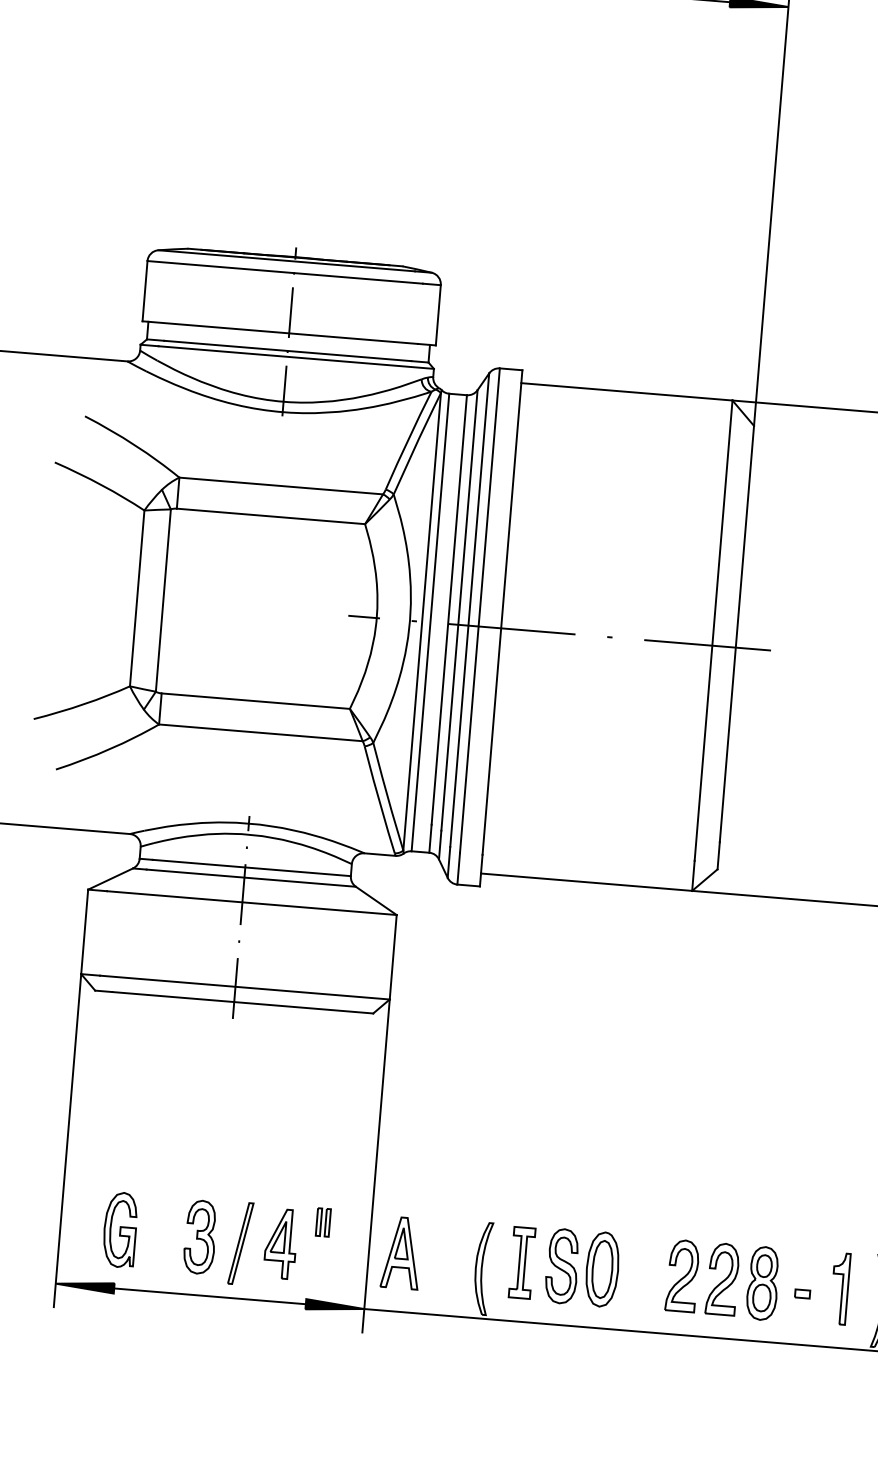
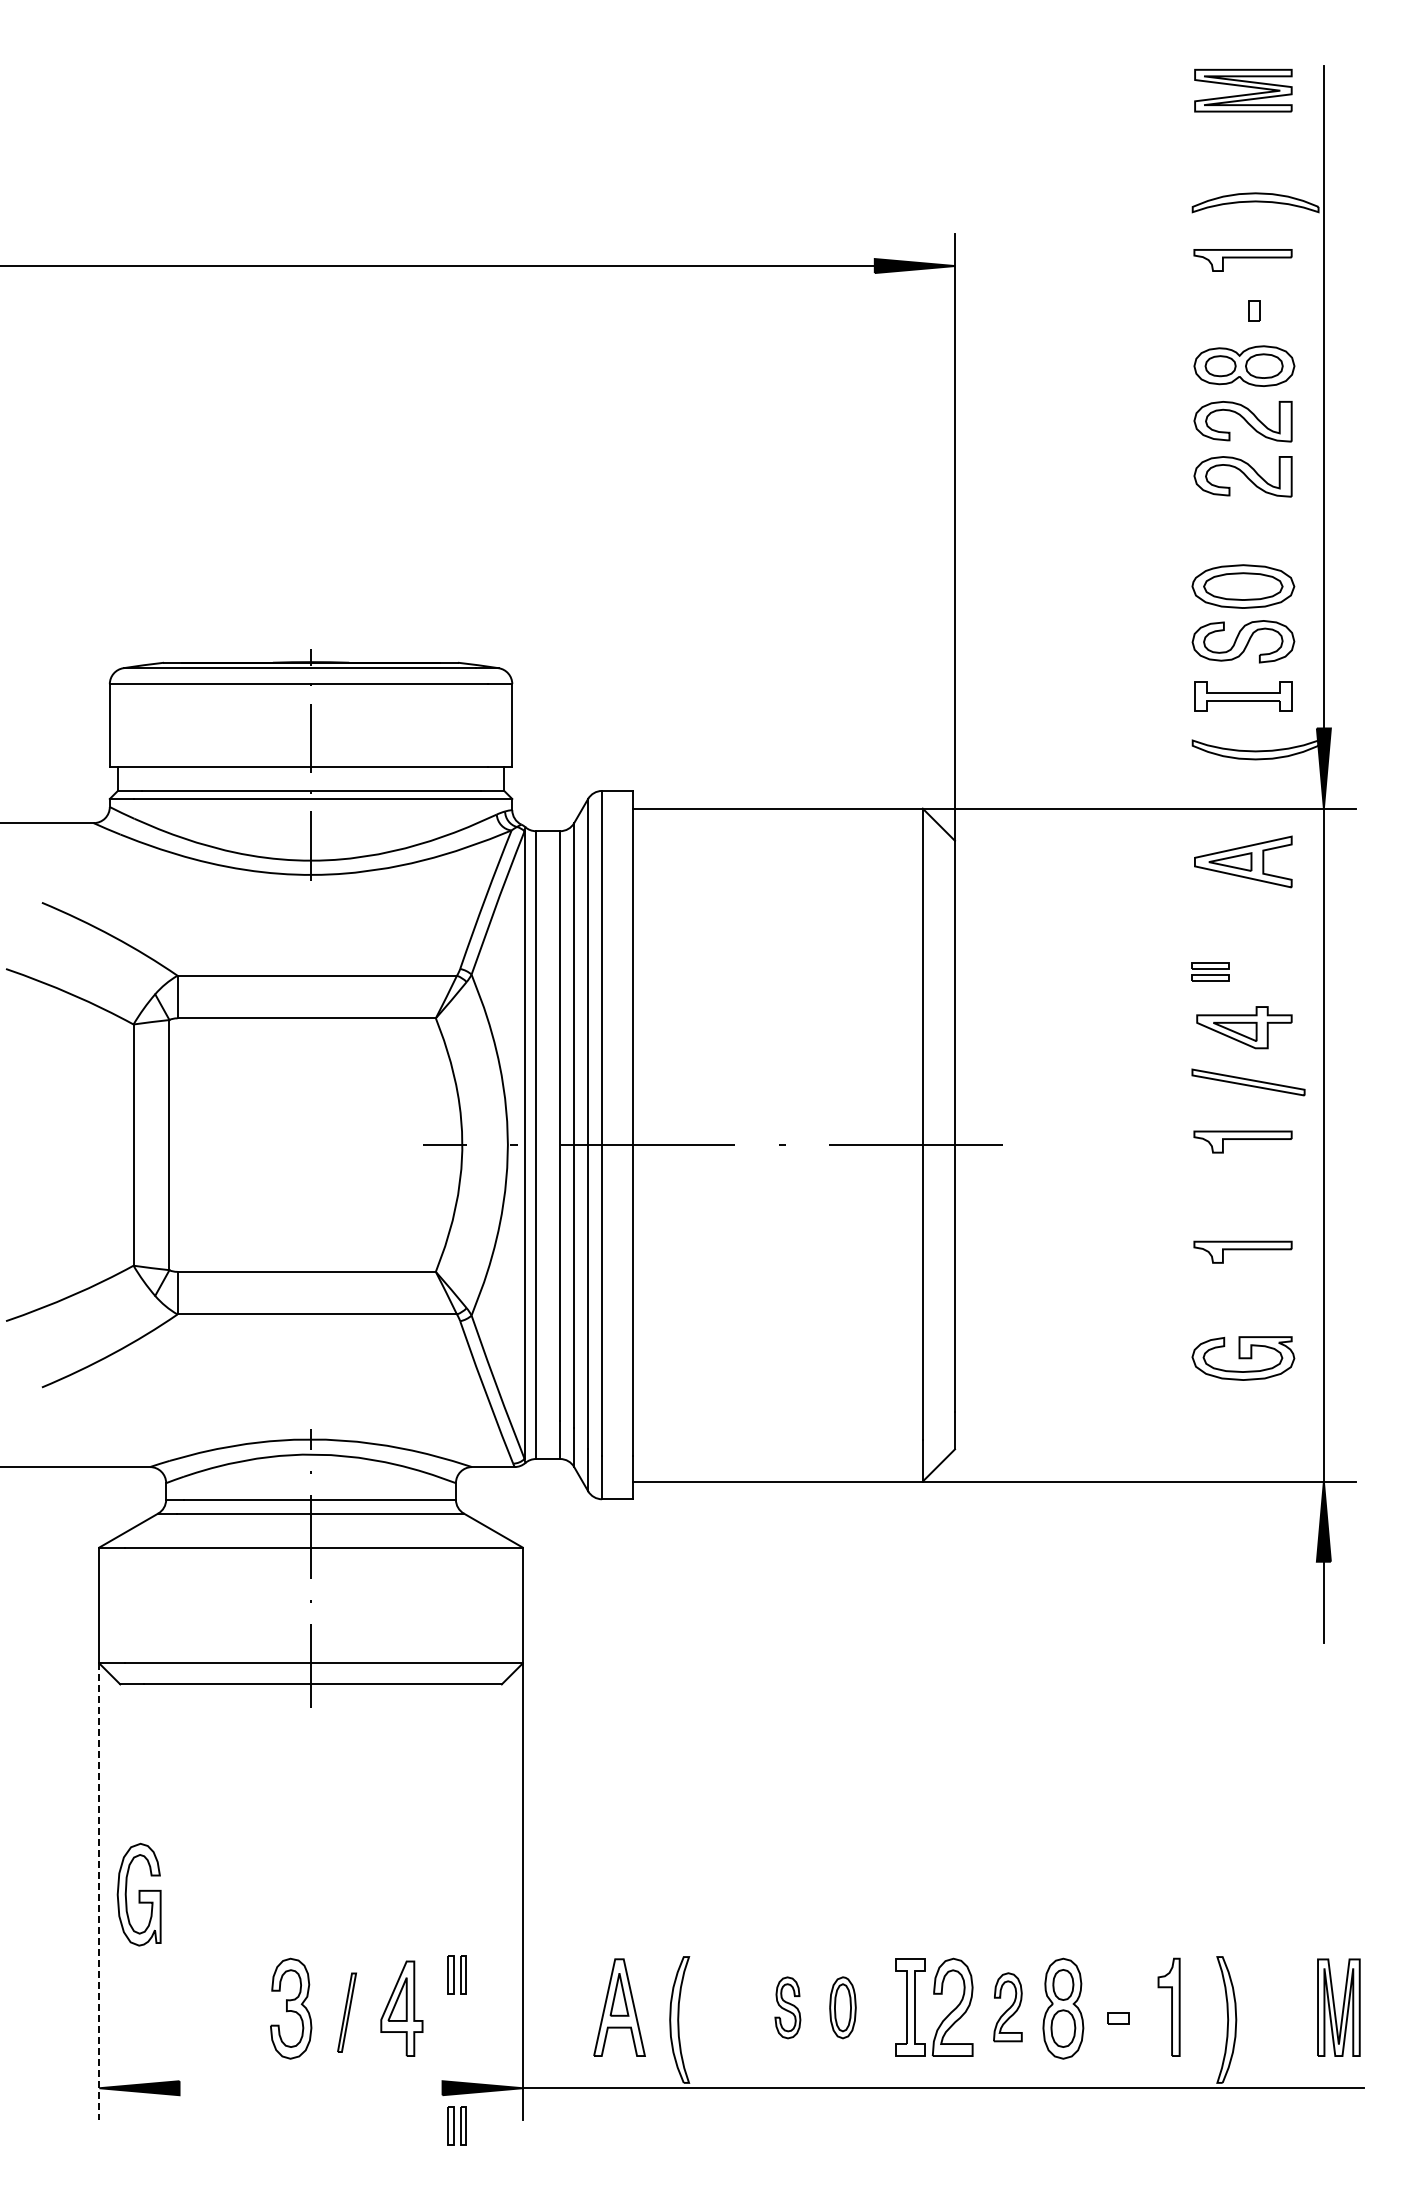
line: (67, 1141) -> (99, 1892), solid -> dashed
part: (119, 1229) -> (138, 1894), moved
part: (240, 1243) -> (346, 2012), size x0.7
part: (401, 1252) -> (619, 2007), moved
part: (521, 1262) -> (910, 2007), moved
part: (562, 1266) -> (787, 2007), size x0.6
part: (602, 1269) -> (842, 2007), size x0.6
part: (722, 1278) -> (1007, 2006), size x0.7
line: (209, 1296) -> (310, 2088), removed
part: (313, 1332) -> (456, 2125), added

